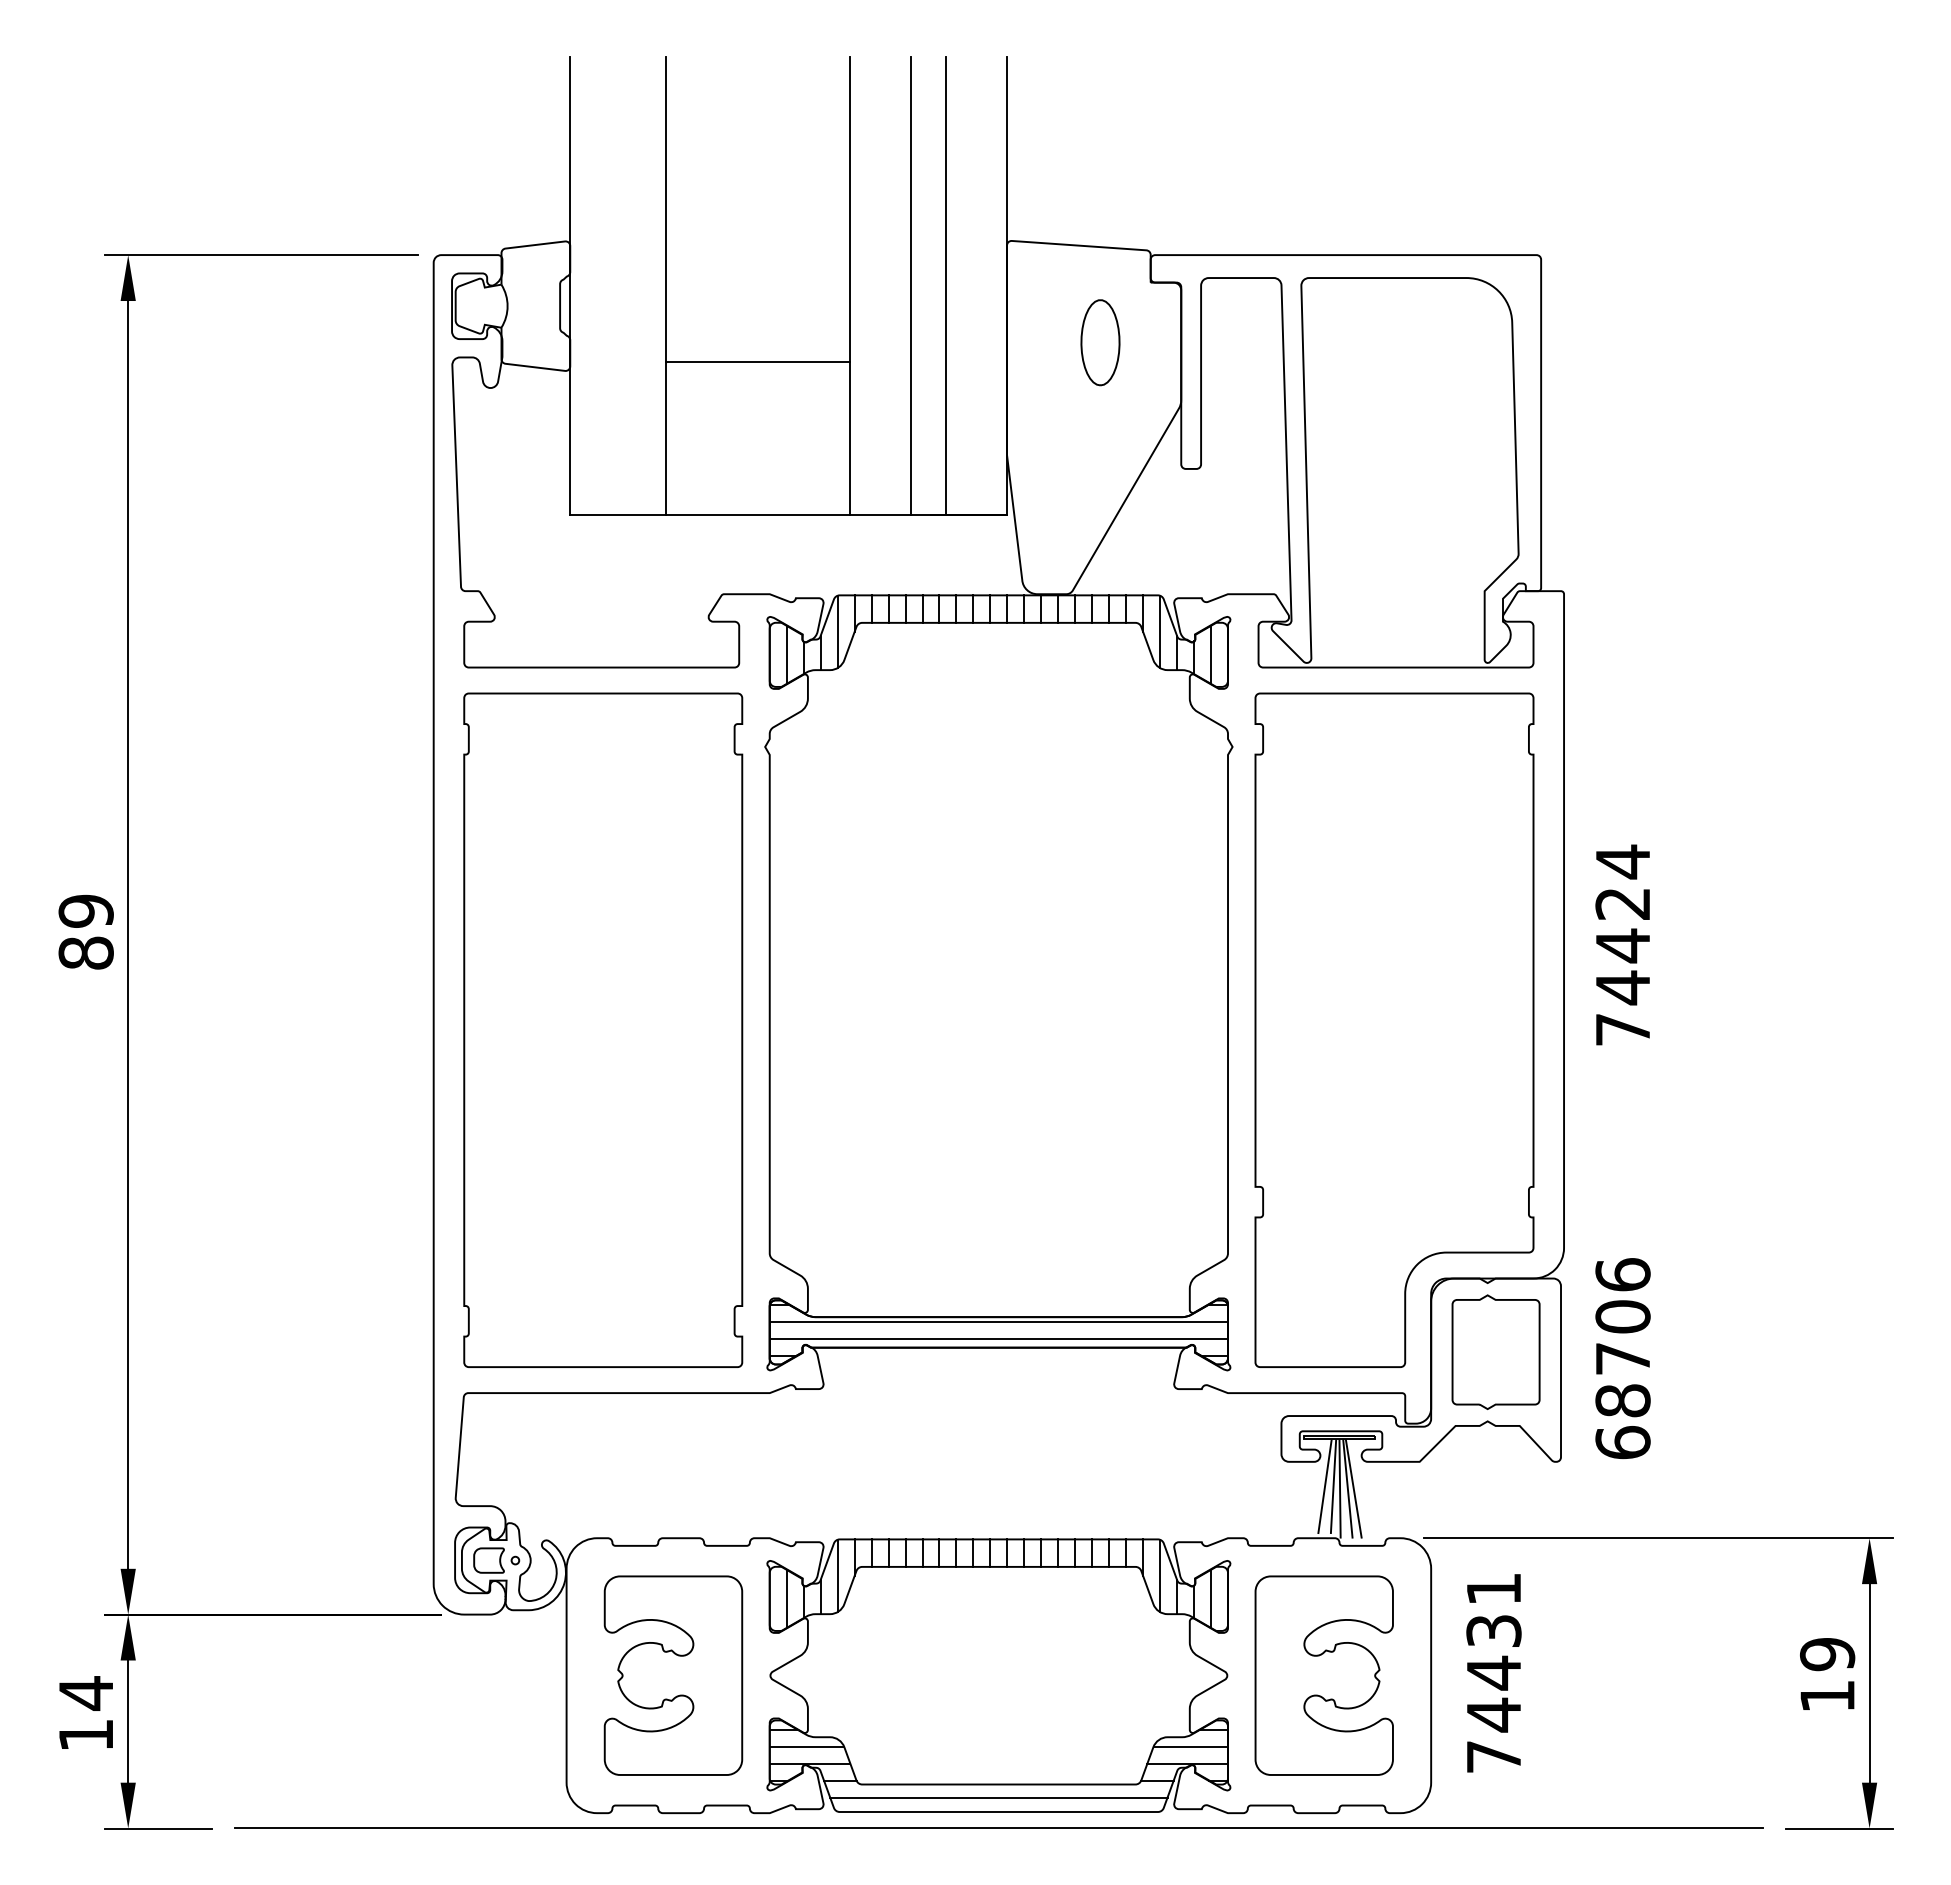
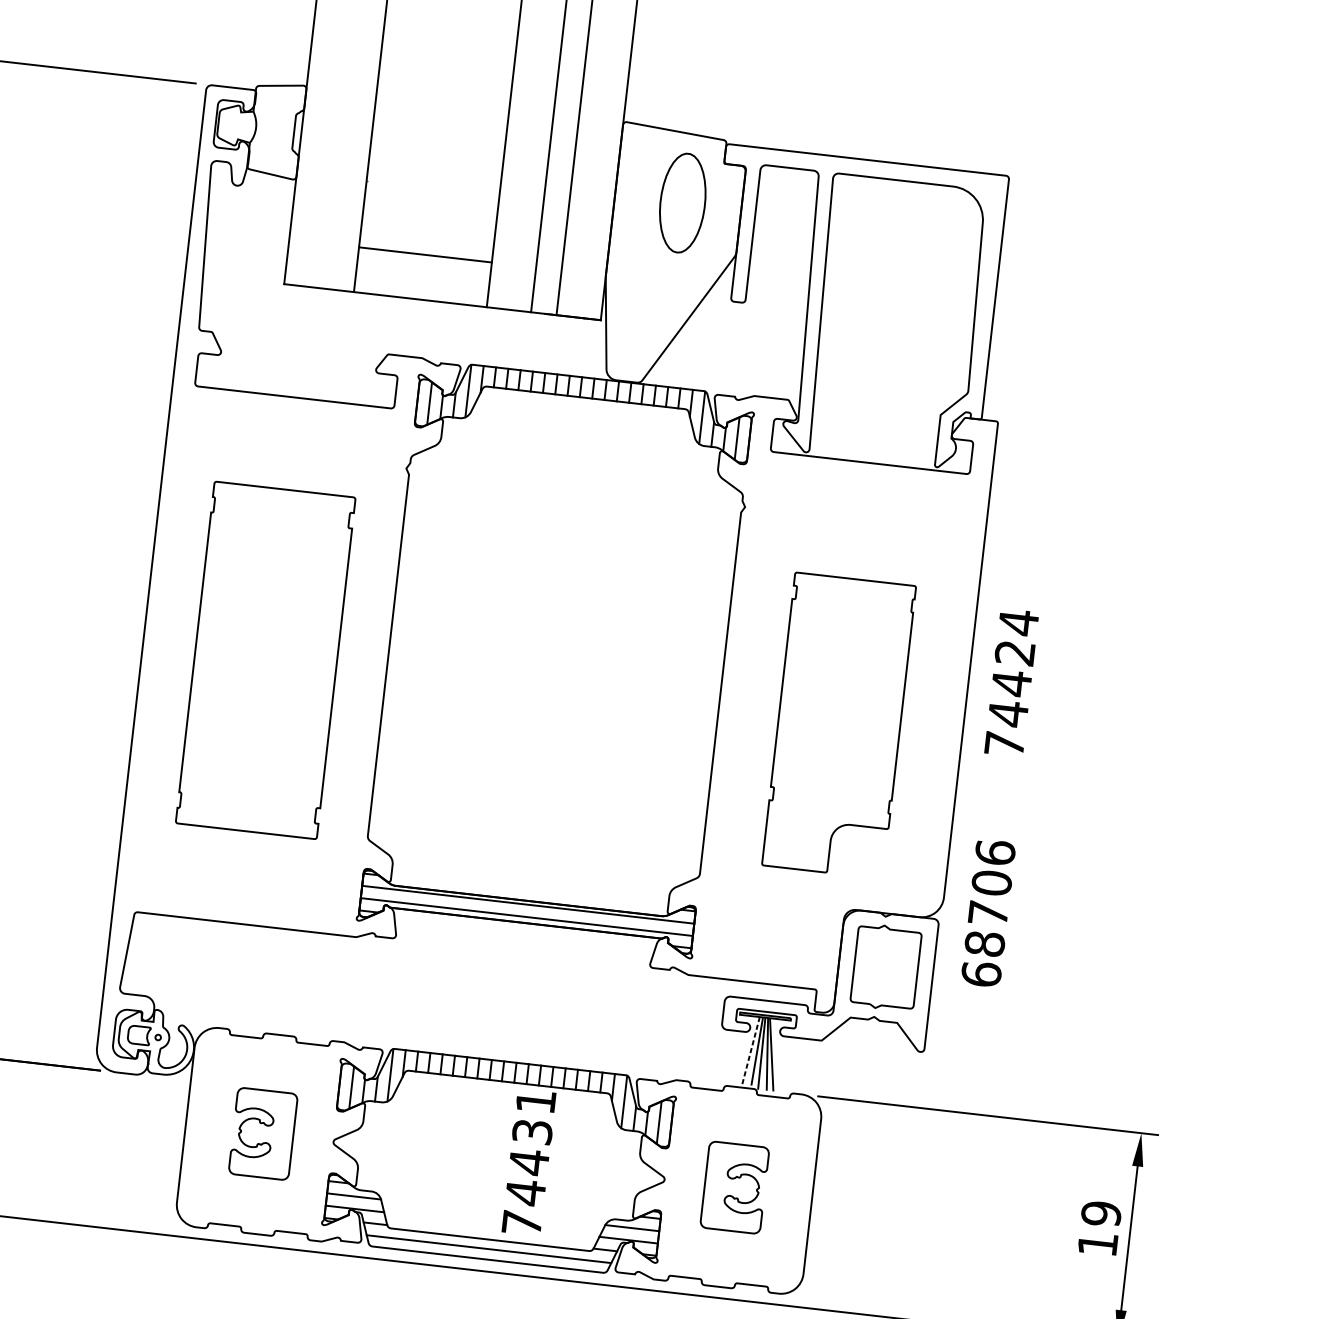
part: (1100, 342) -> (682, 203), size x1.6
line: (757, 362) -> (425, 255), moved
part: (603, 1029) -> (265, 659), size x0.7
part: (1394, 1029) -> (839, 725), size x0.6
text: (1622, 1358) -> (988, 913), moved
line: (1325, 1486) -> (751, 1050), solid -> dashed
text: (1493, 1673) -> (528, 1162), moved
part: (673, 1675) -> (263, 1133), size x0.6
part: (1323, 1675) -> (734, 1187), size x0.6

